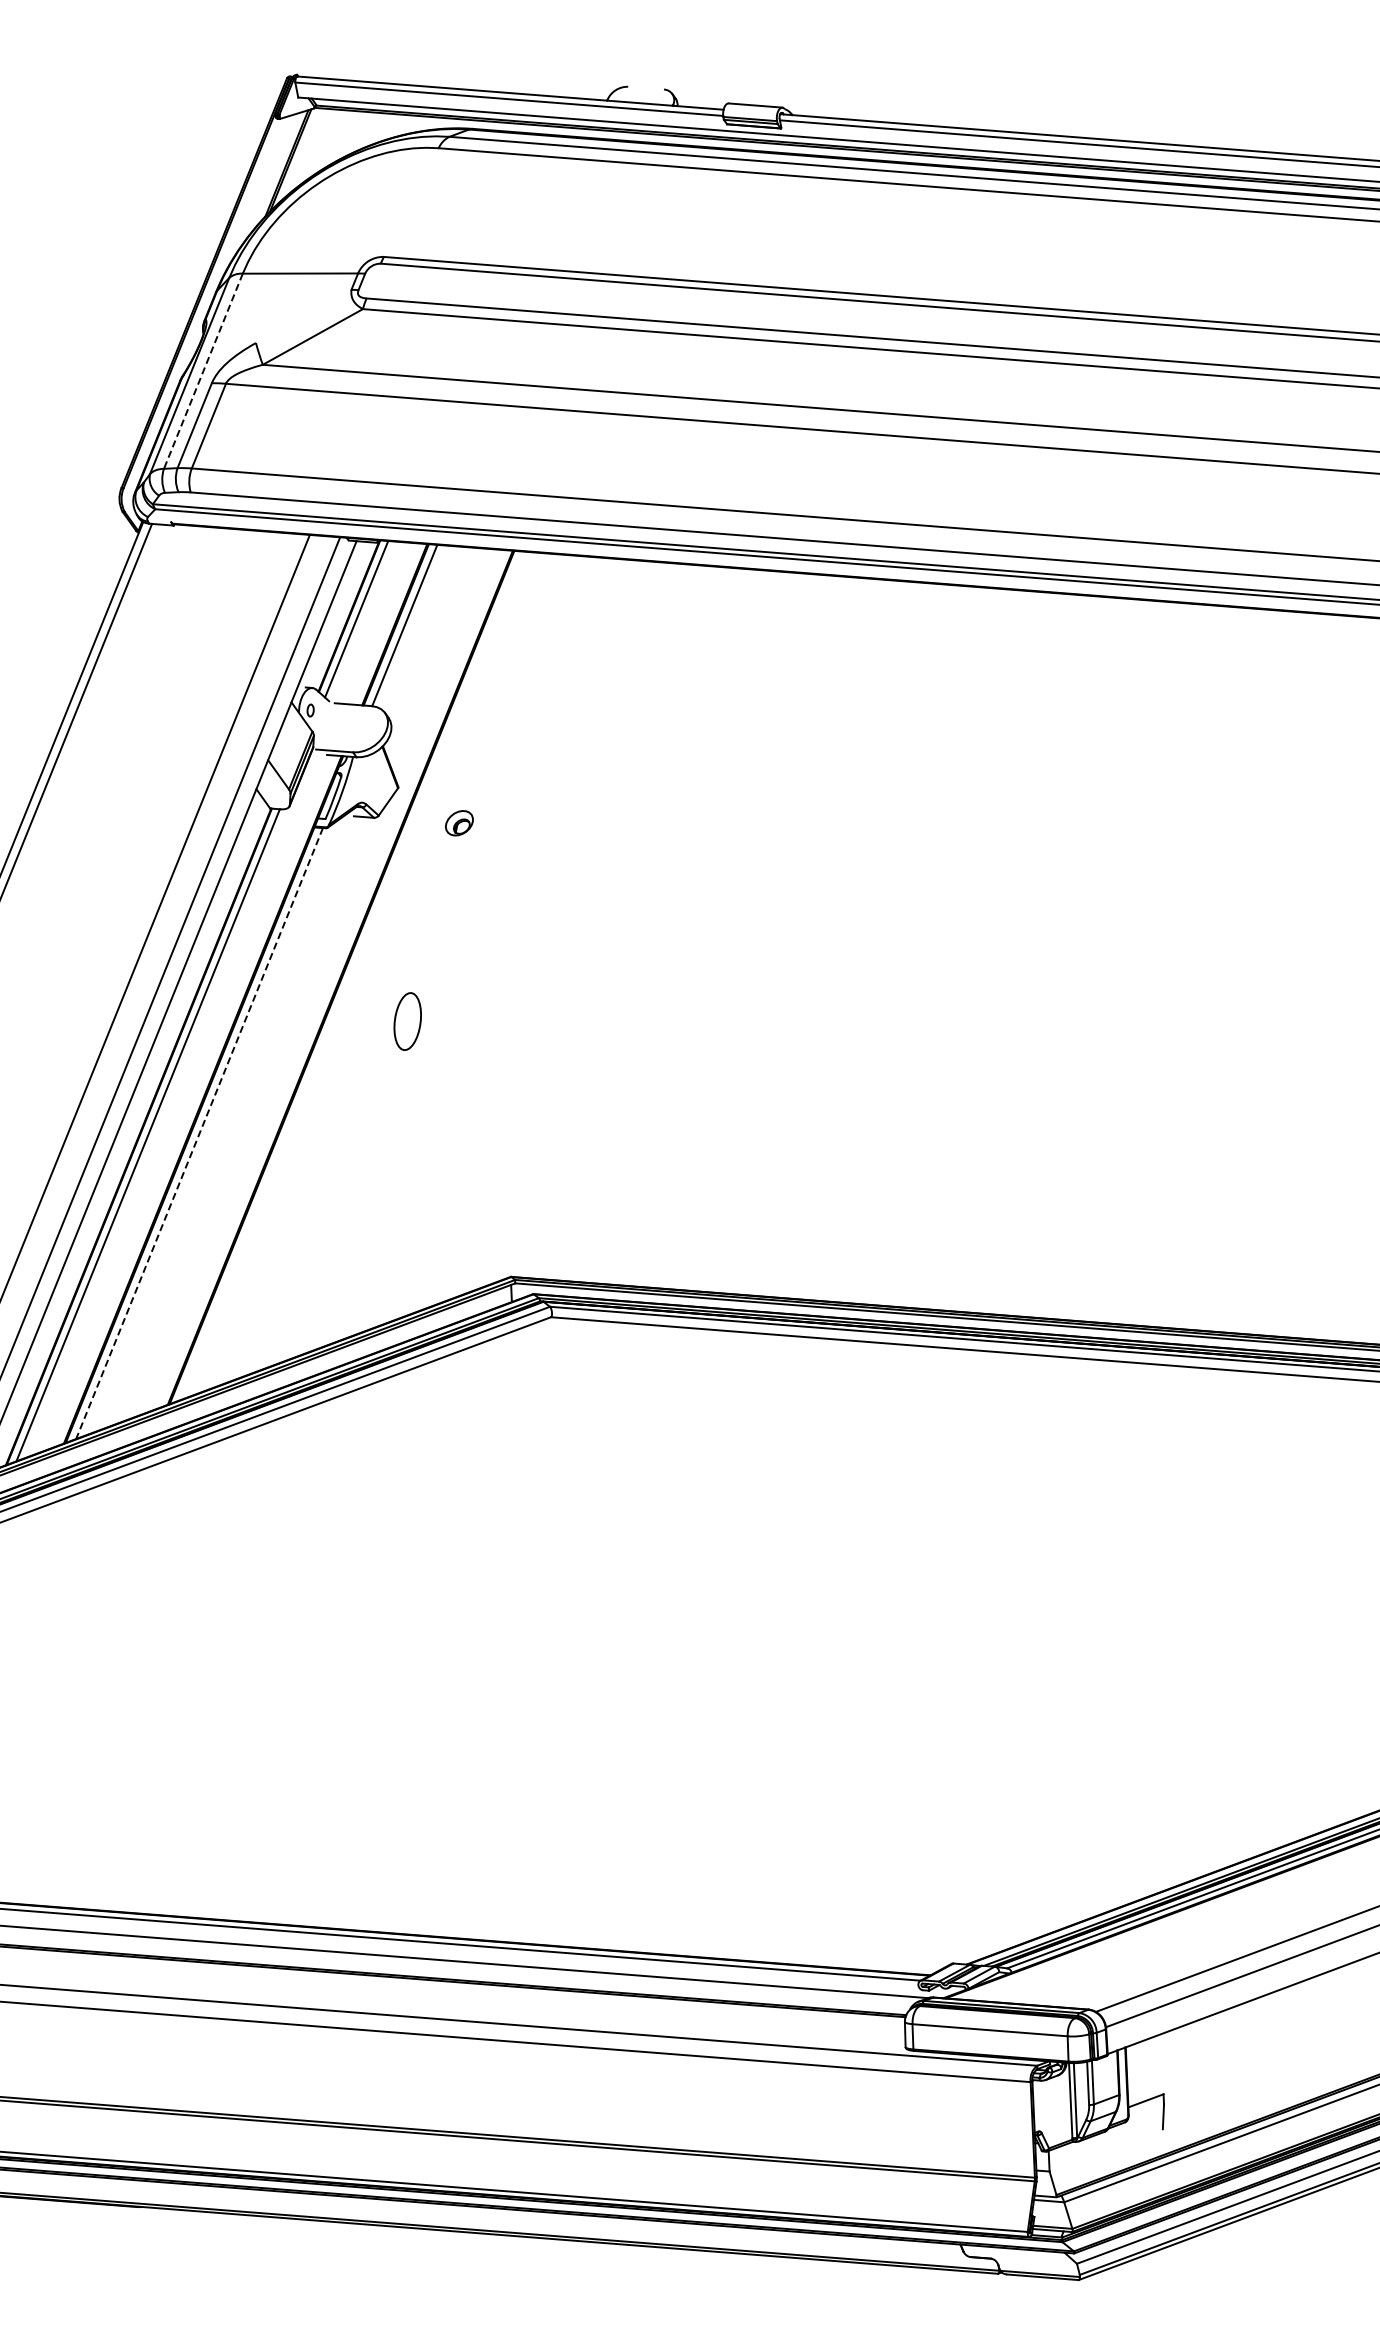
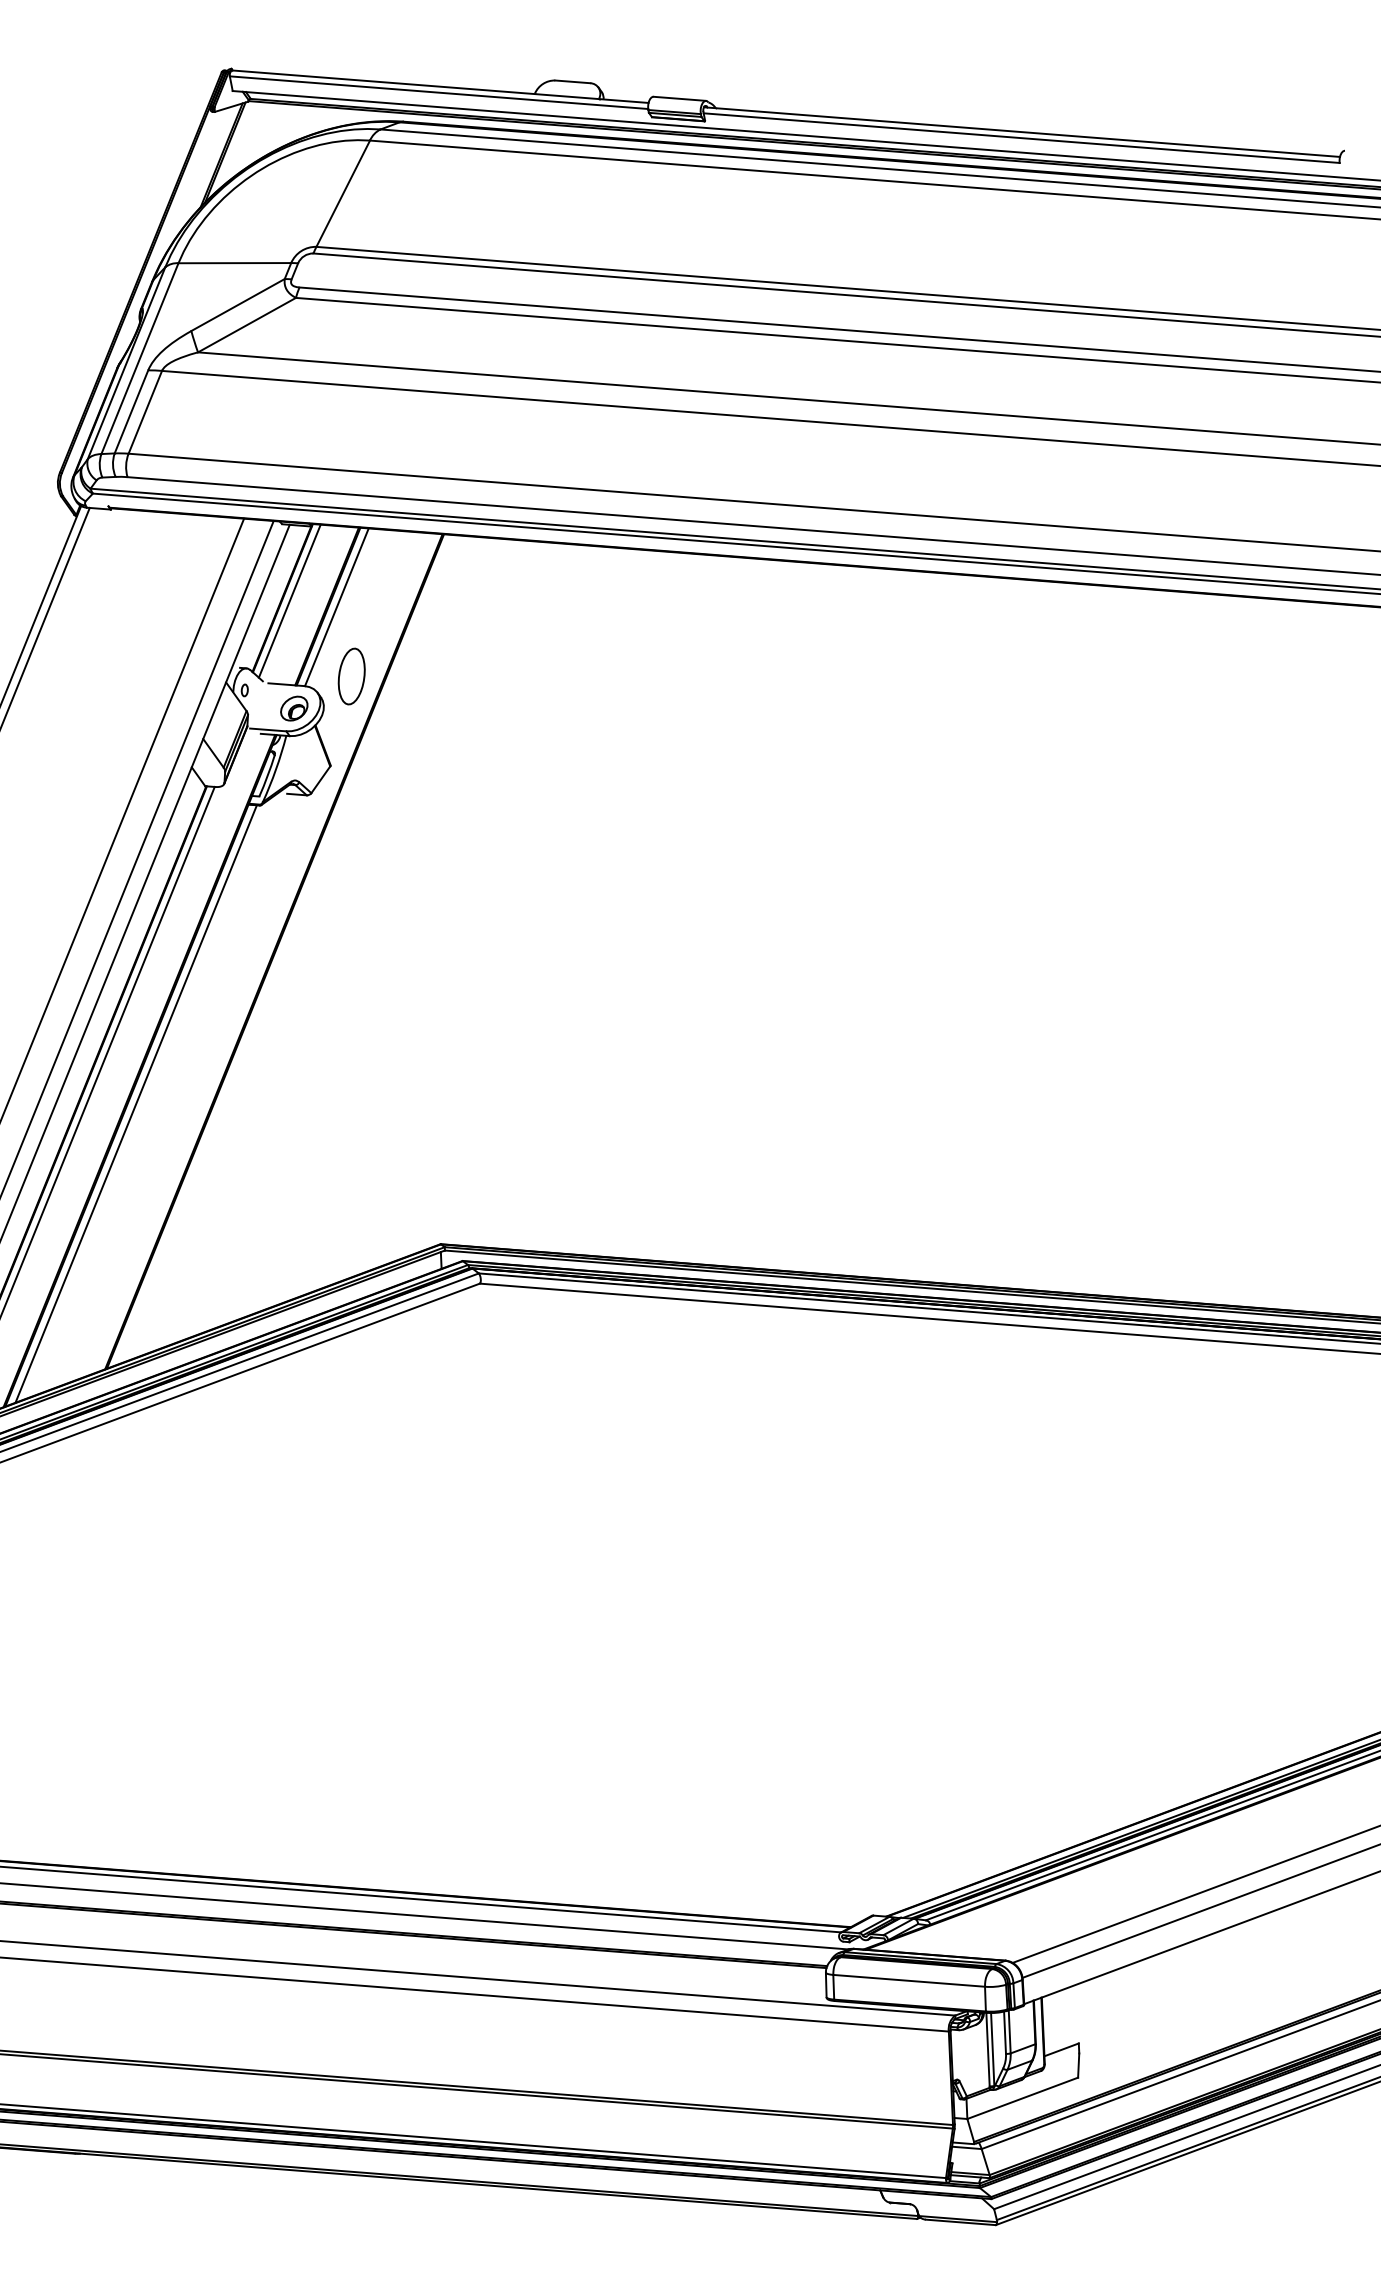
line: (645, 87) -> (572, 81), added
line: (411, 202) -> (343, 193), added
line: (303, 316) -> (237, 305), added
line: (202, 371) -> (139, 358), dashed -> solid
part: (459, 823) -> (294, 708), moved
part: (407, 1021) -> (351, 676), moved
line: (199, 1134) -> (136, 1104), dashed -> solid
line: (1105, 2149) -> (1022, 2097), added

